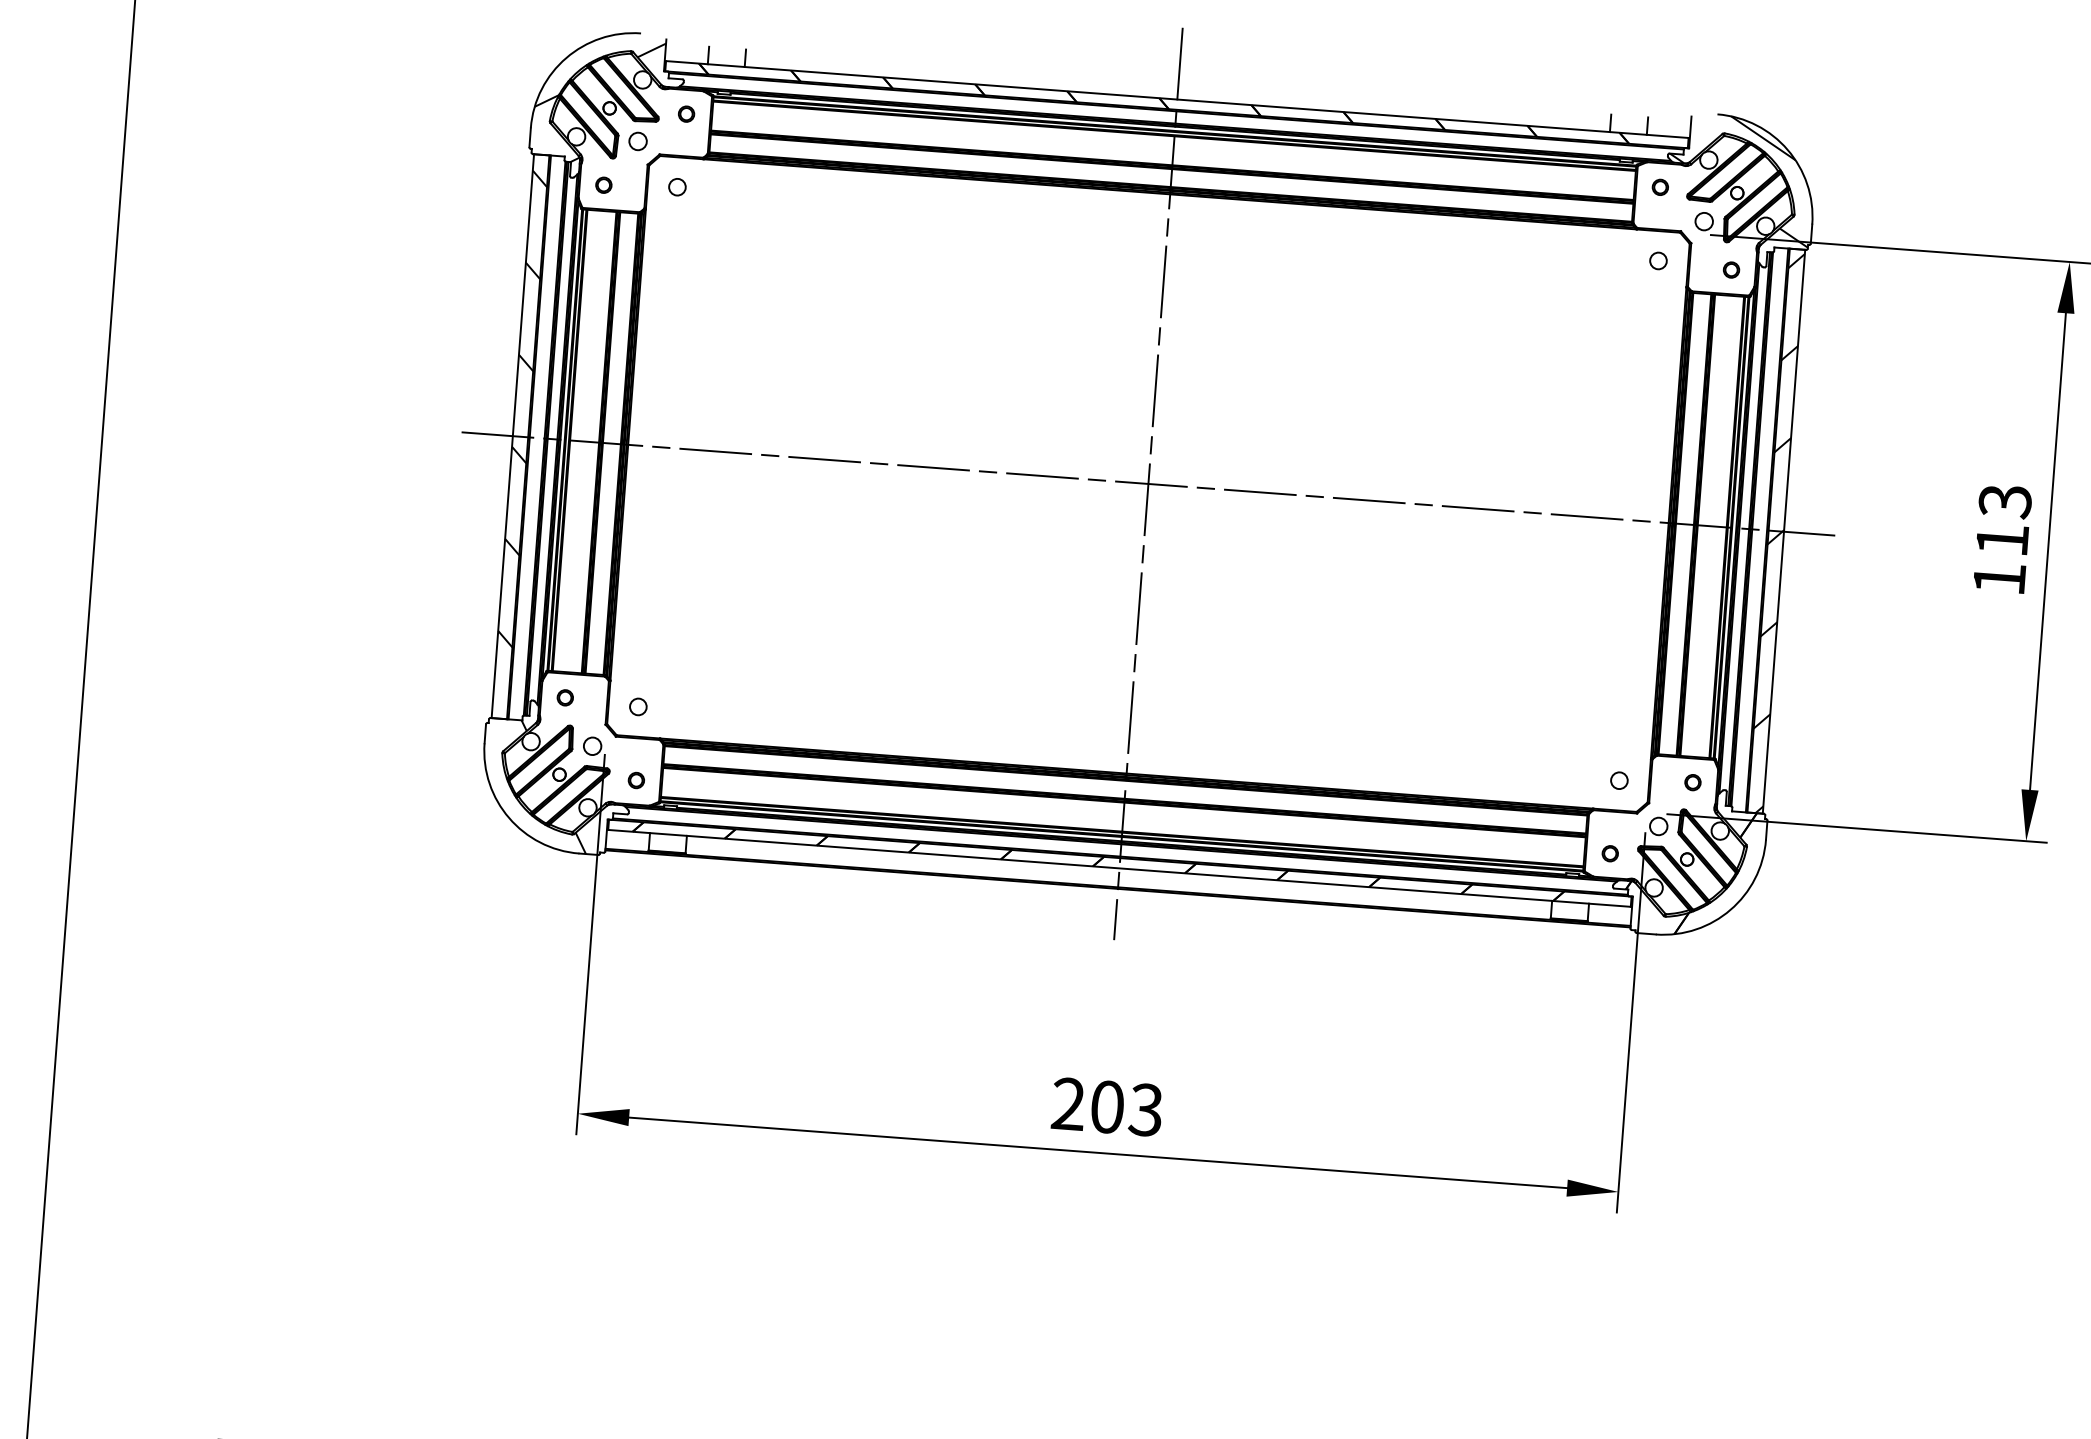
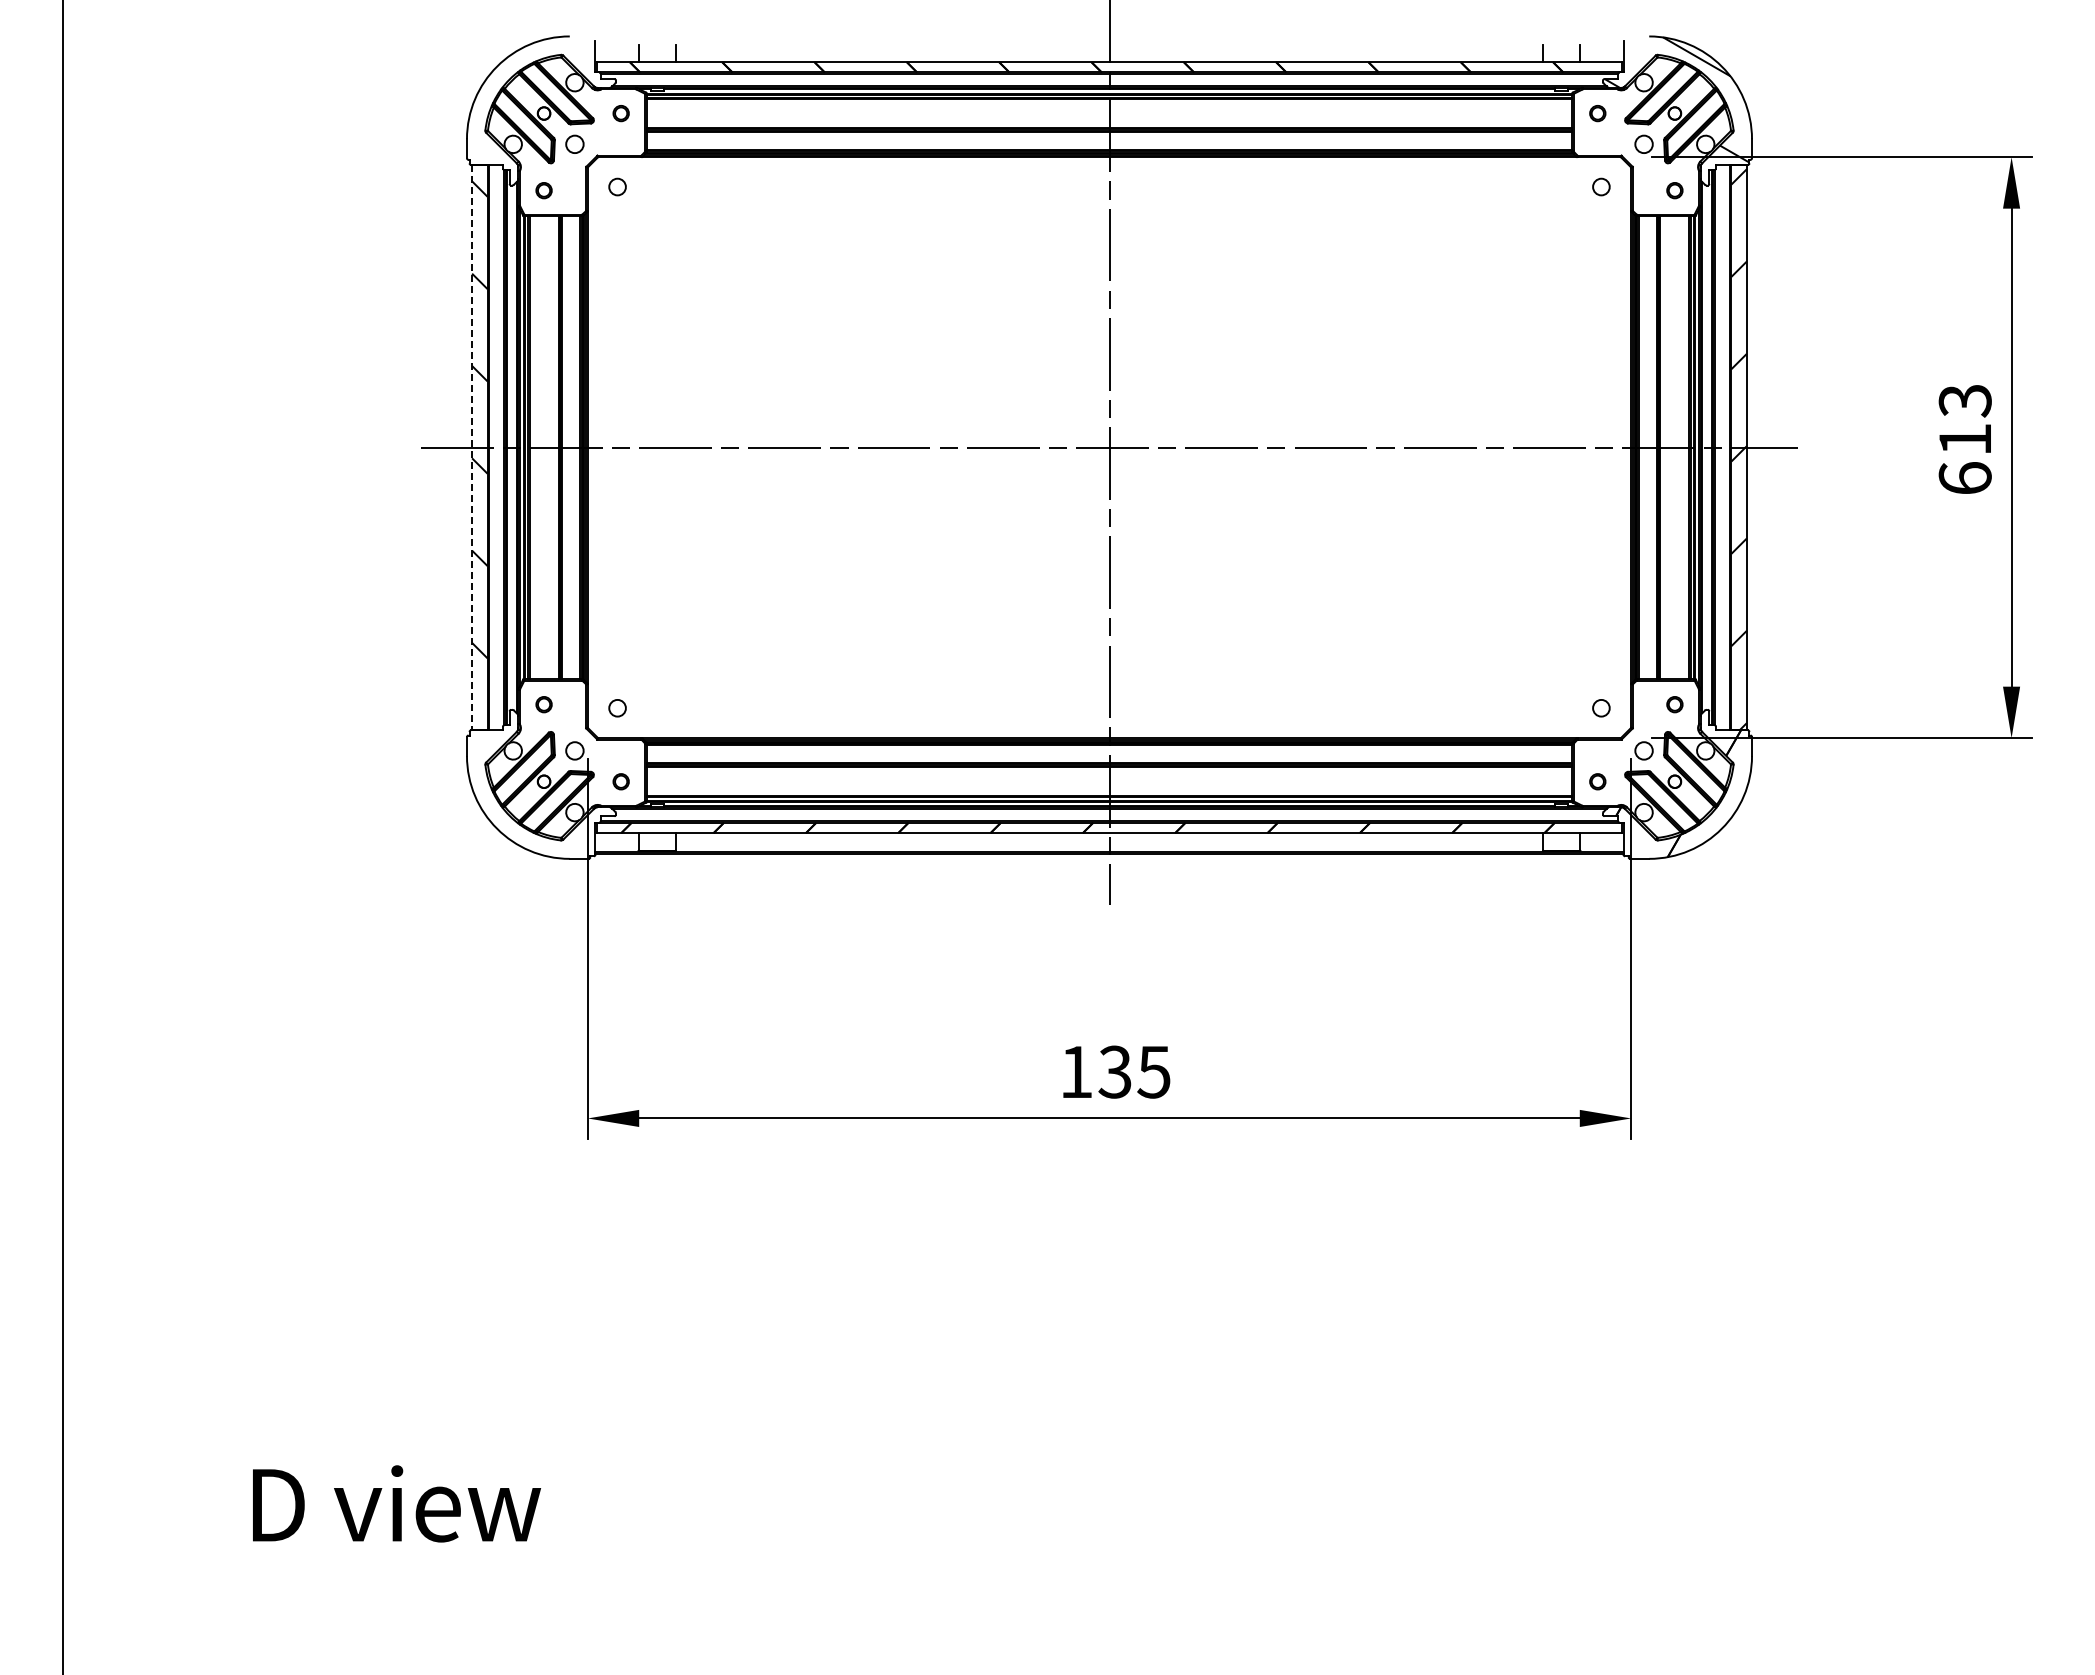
hatch: (598, 101) -> (532, 107), removed
line: (513, 436) -> (472, 447), solid -> dashed
text: (1998, 577) -> (1964, 477), 113 -> 613
hatch: (554, 787) -> (539, 794), removed
text: (1107, 1106) -> (1115, 1071), 203 -> 135

